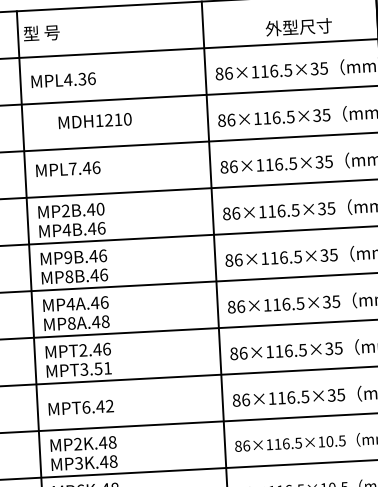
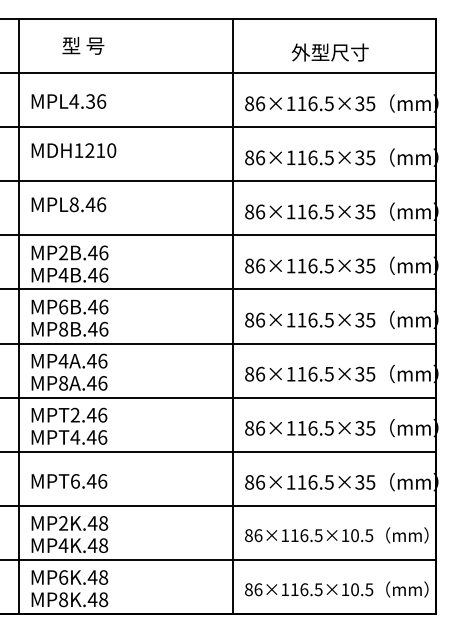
text: (298, 27) -> (329, 52), moved
text: (41, 32) -> (83, 45), moved
text: (94, 120) -> (73, 150), moved
text: (72, 168) -> (73, 204), MPL7.46 -> MPL8.46
text: (100, 208) -> (103, 252), MP2B.40 -> MP2B.46
text: (68, 257) -> (63, 306), MP9B.46 -> MP6B.46
text: (105, 321) -> (102, 383), MP8A.48 -> MP8A.46
text: (95, 369) -> (88, 437), MPT3.51 -> MPT4.46
text: (109, 406) -> (102, 481), MPT6.42 -> MPT6.46
text: (79, 463) -> (63, 545), MP3K.48 -> MP4K.48

